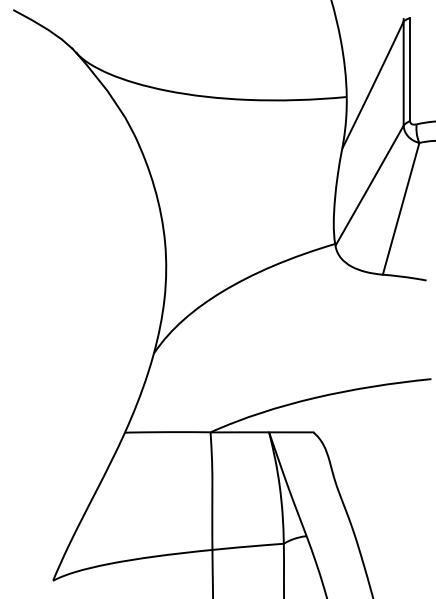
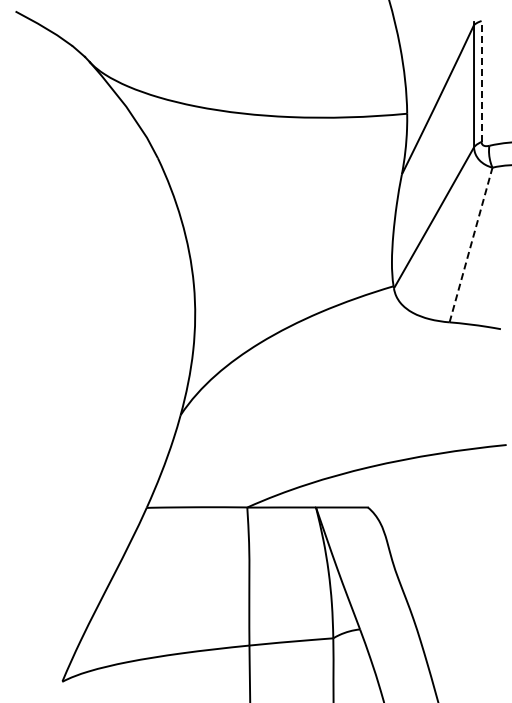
line: (410, 69) -> (481, 81), solid -> dashed
line: (401, 208) -> (471, 244), solid -> dashed

